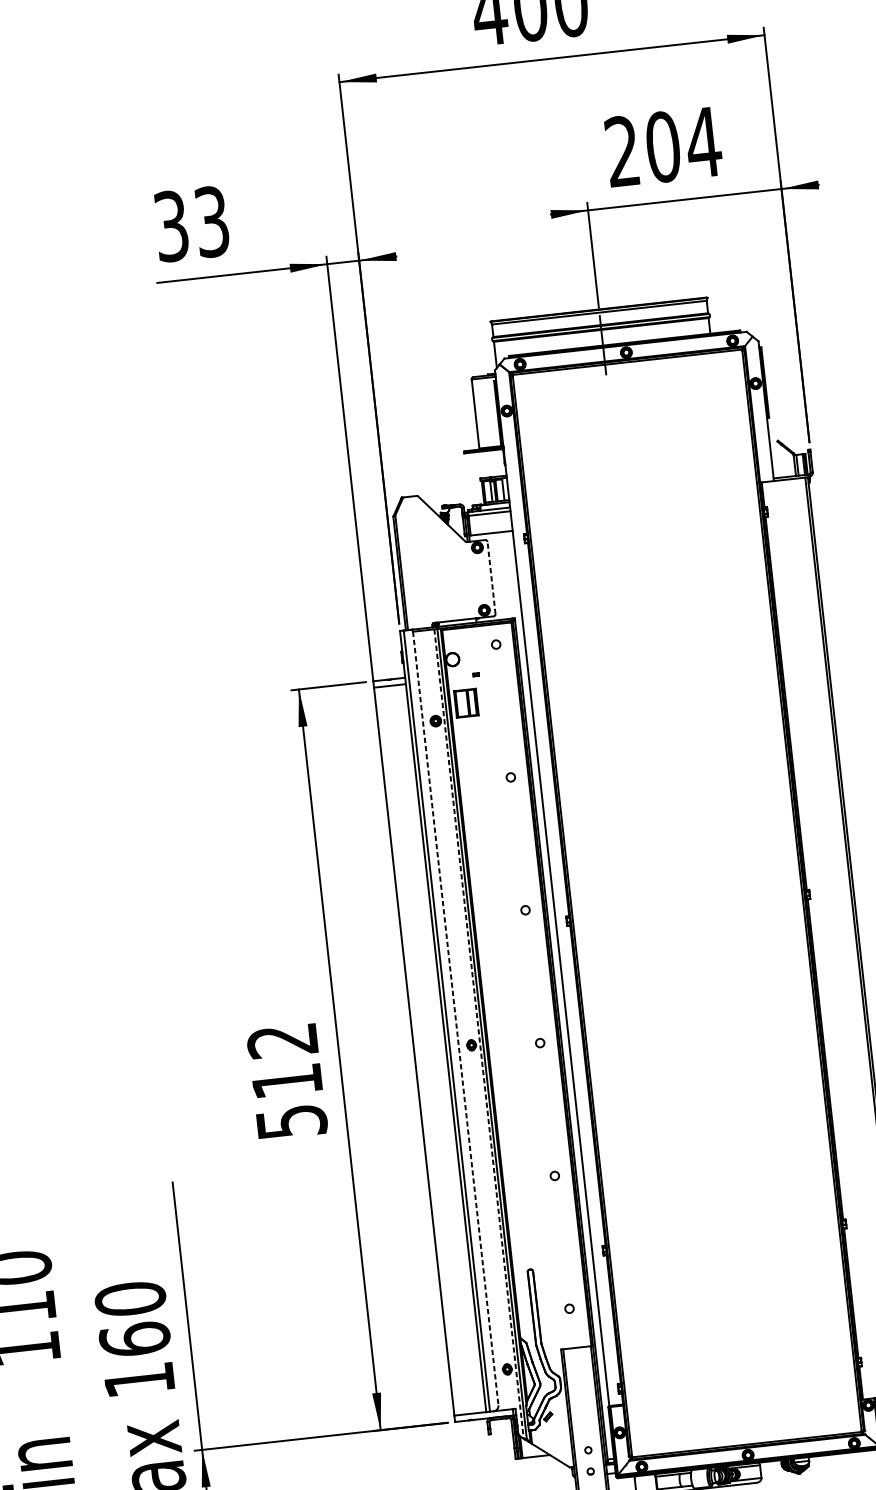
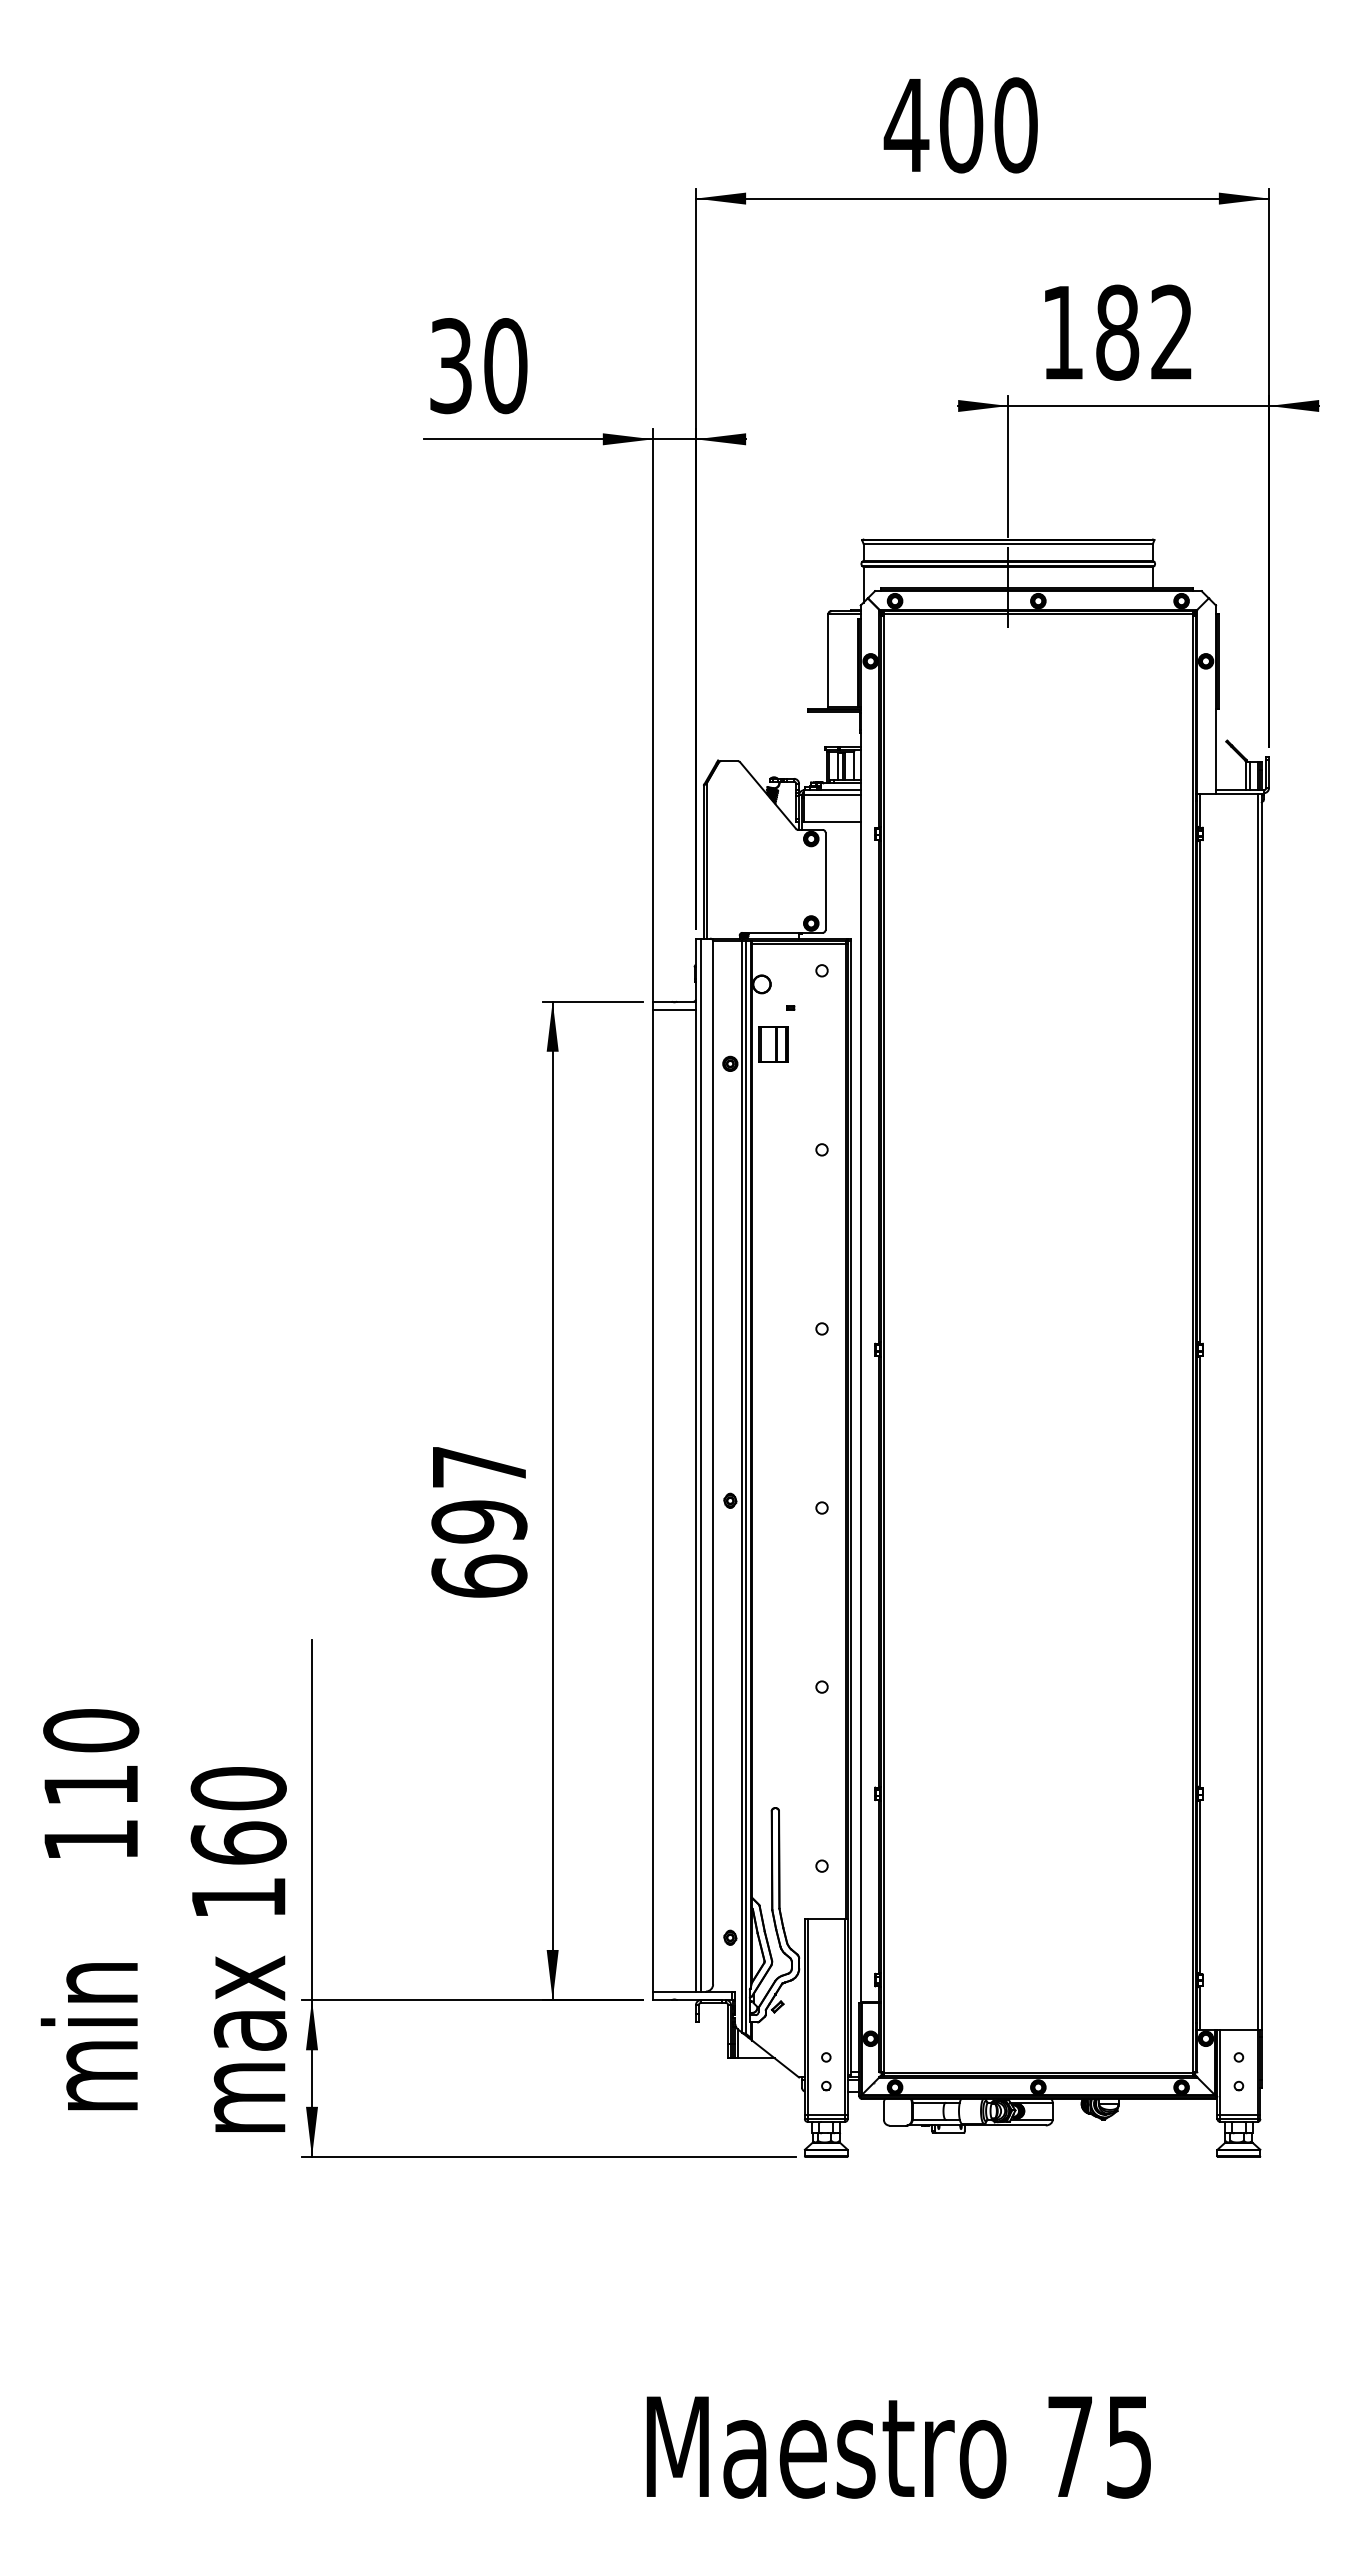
text: (663, 146) -> (1118, 332), 204 -> 182
text: (211, 222) -> (505, 366), 33 -> 30
line: (491, 578) -> (825, 881), dashed -> solid
line: (456, 1018) -> (713, 1463), dashed -> solid
line: (478, 1033) -> (741, 1486), dashed -> solid
text: (287, 1081) -> (479, 1522), 512 -> 697

